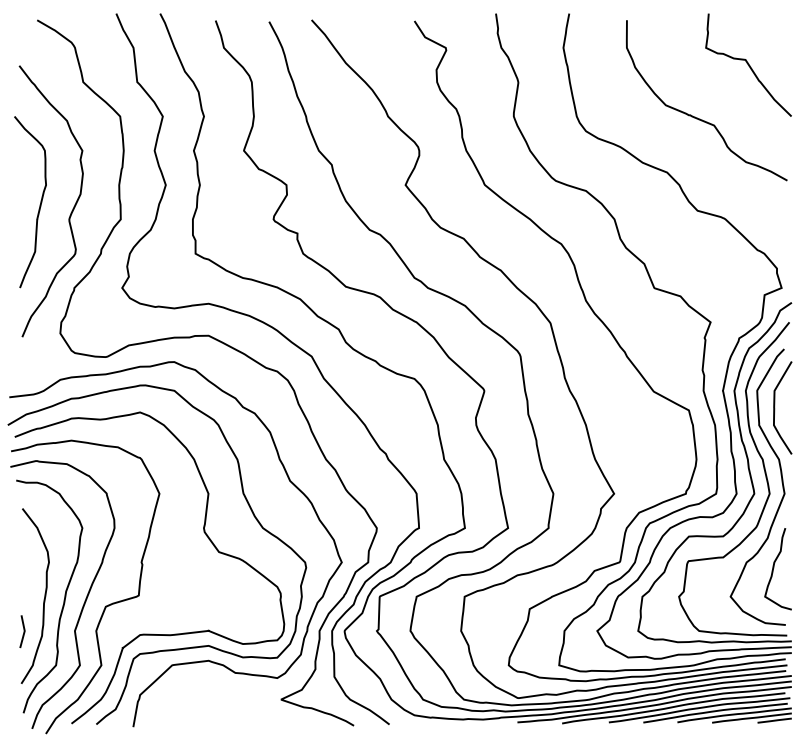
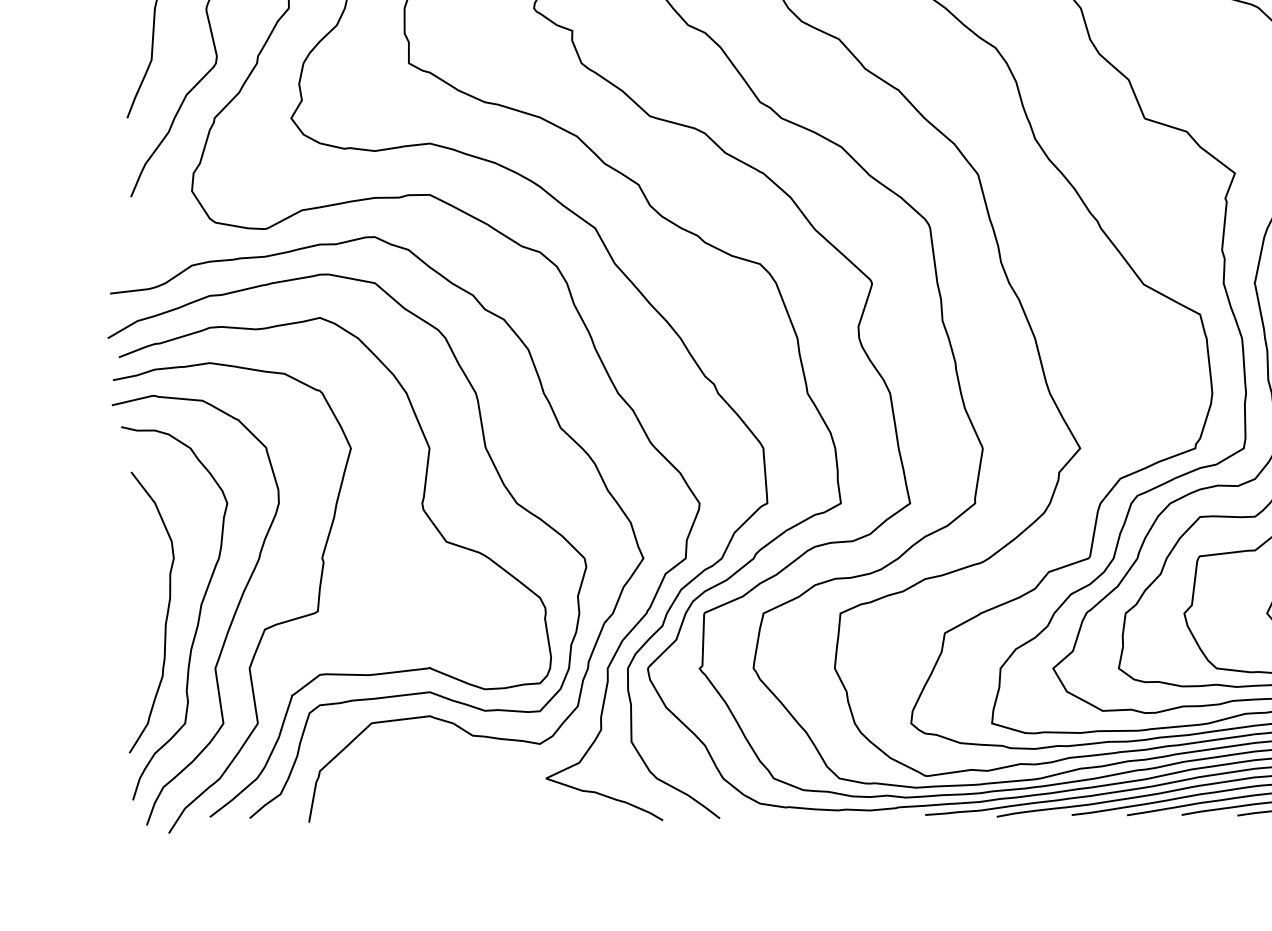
line: (23, 631) -> (132, 669), removed

